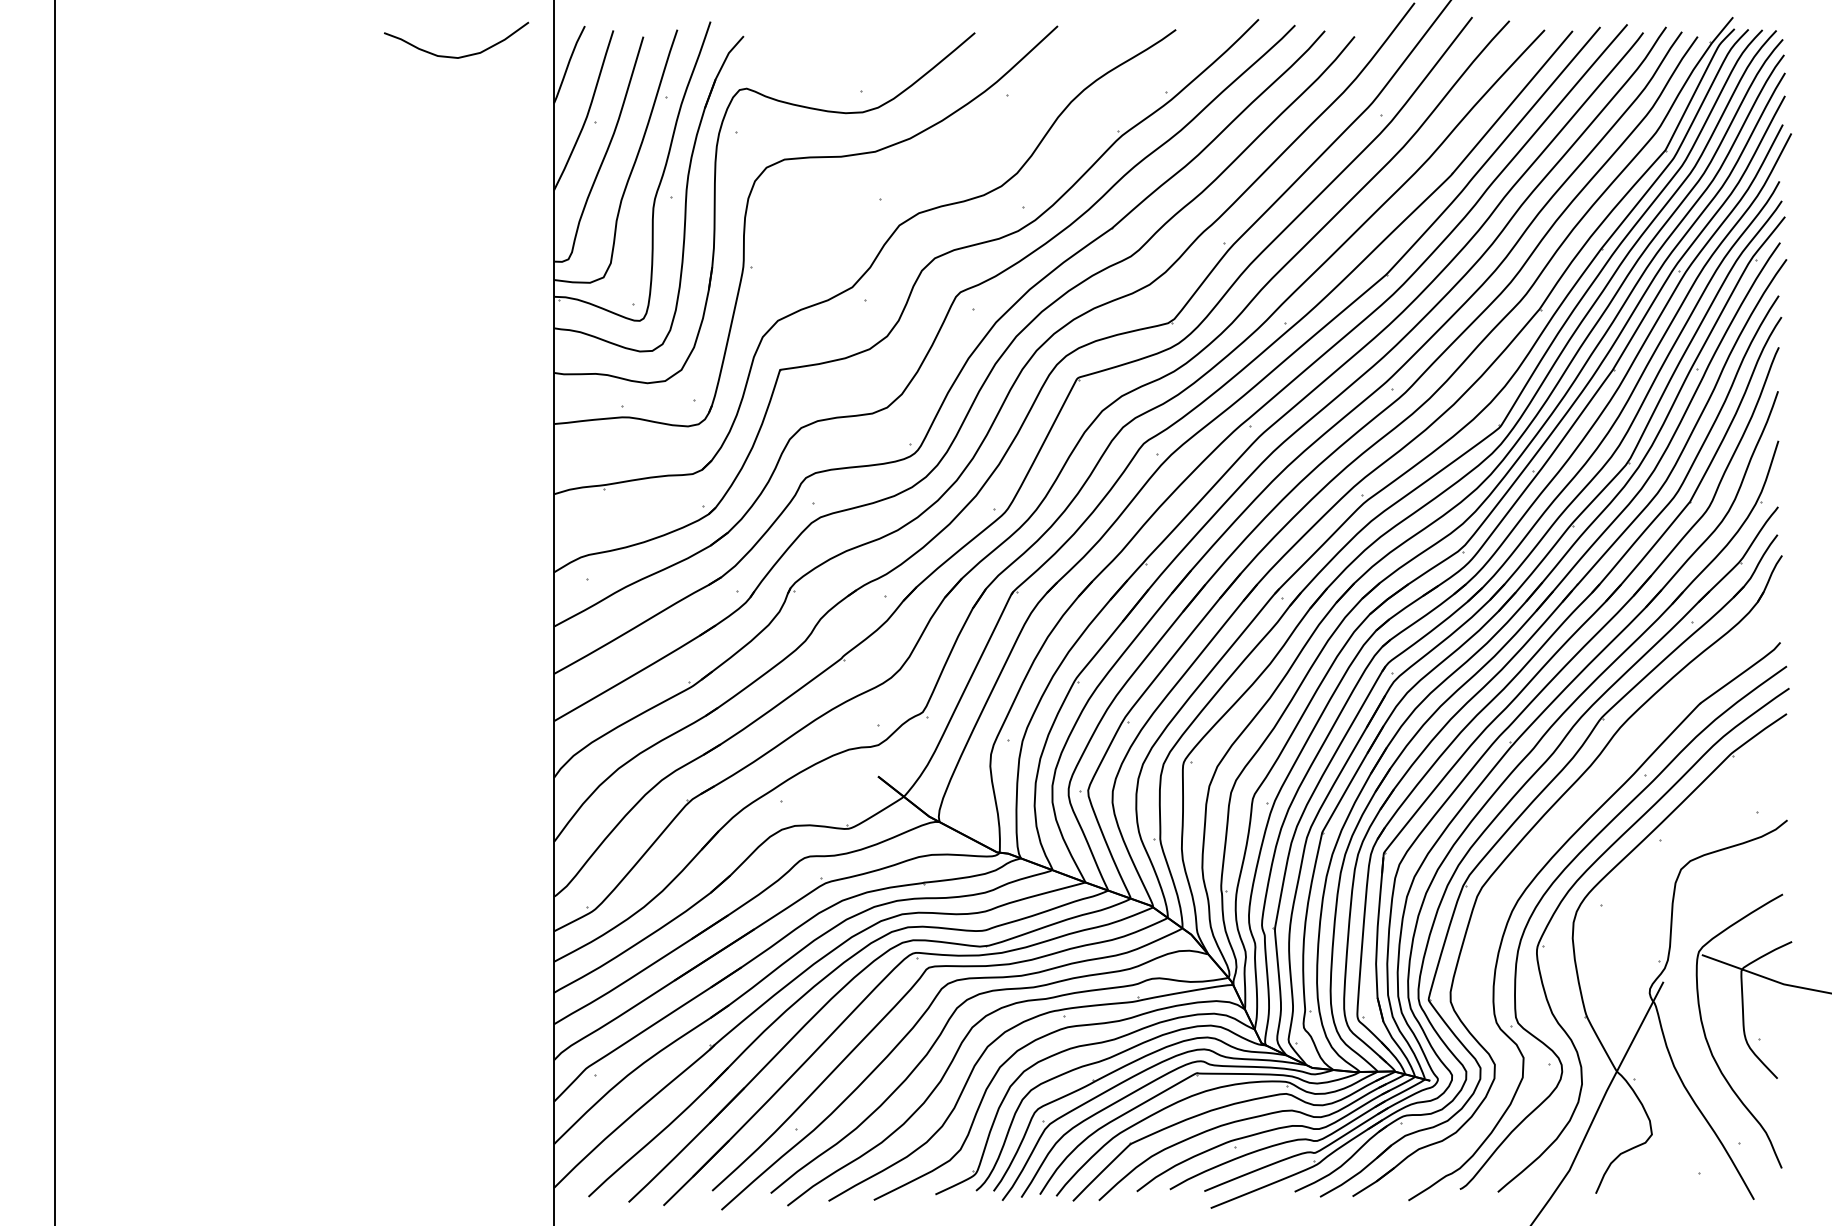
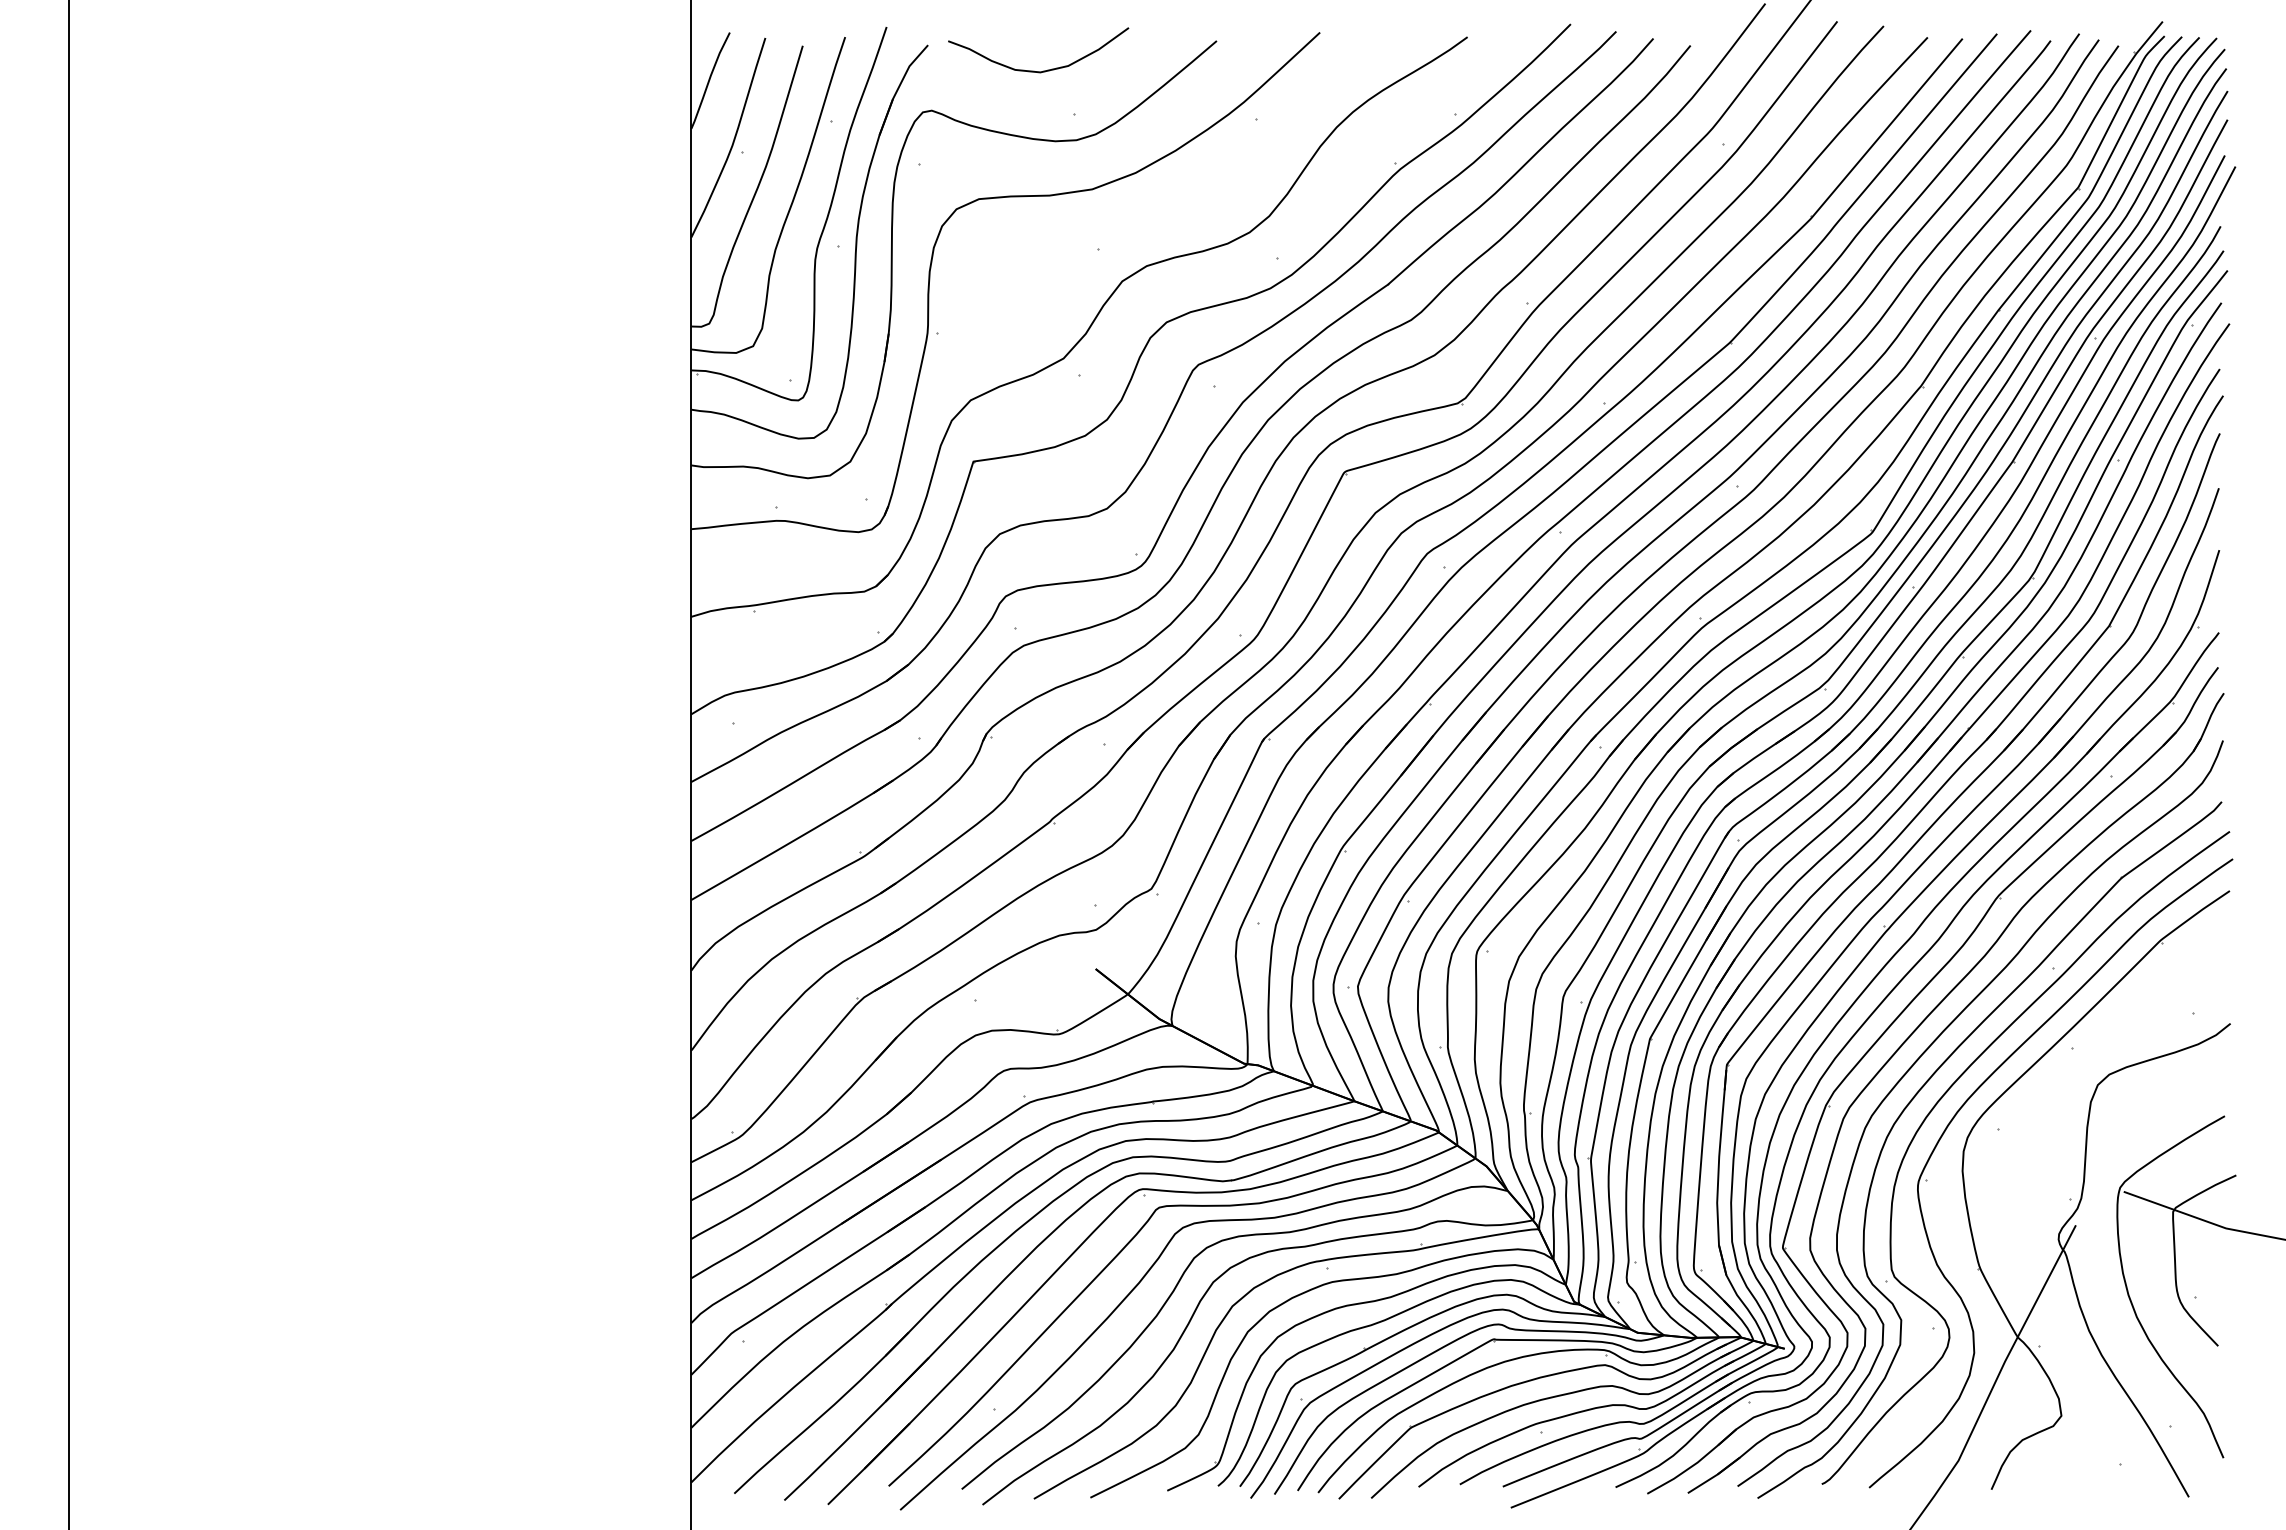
curve: (453, 56) -> (1034, 70), moved
curve: (1538, 848) -> (1919, 1059), added

